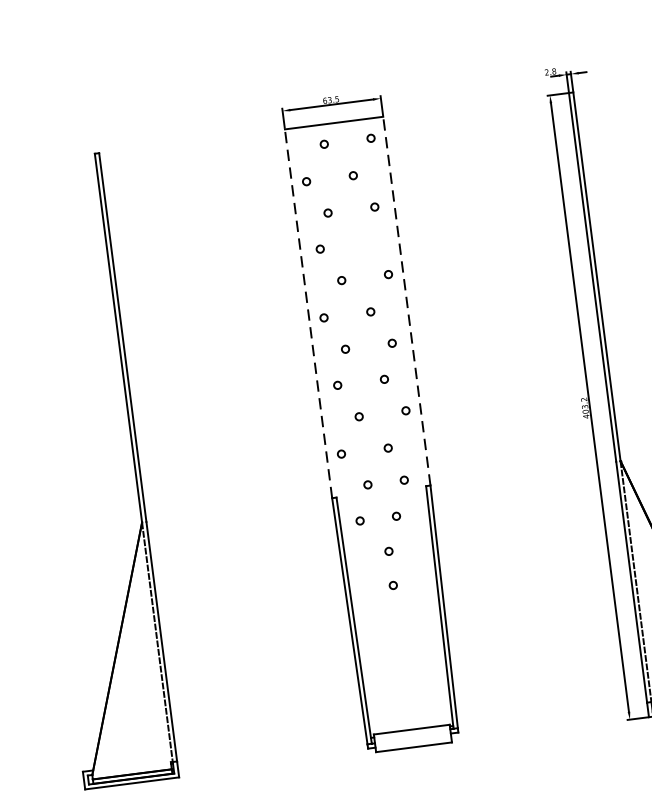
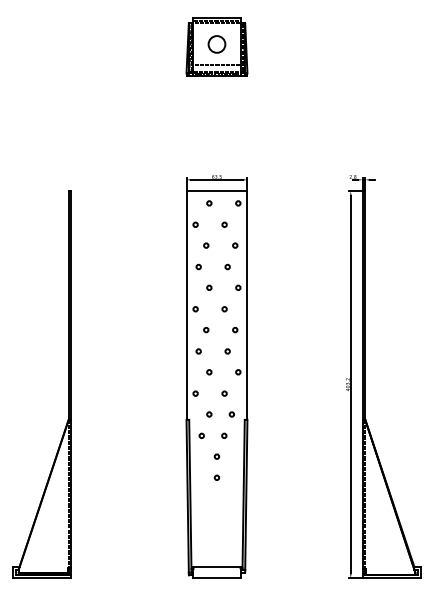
circle: (366, 242) -> (227, 266), added
line: (406, 301) -> (247, 305), dashed -> solid
line: (308, 313) -> (186, 305), dashed -> solid

